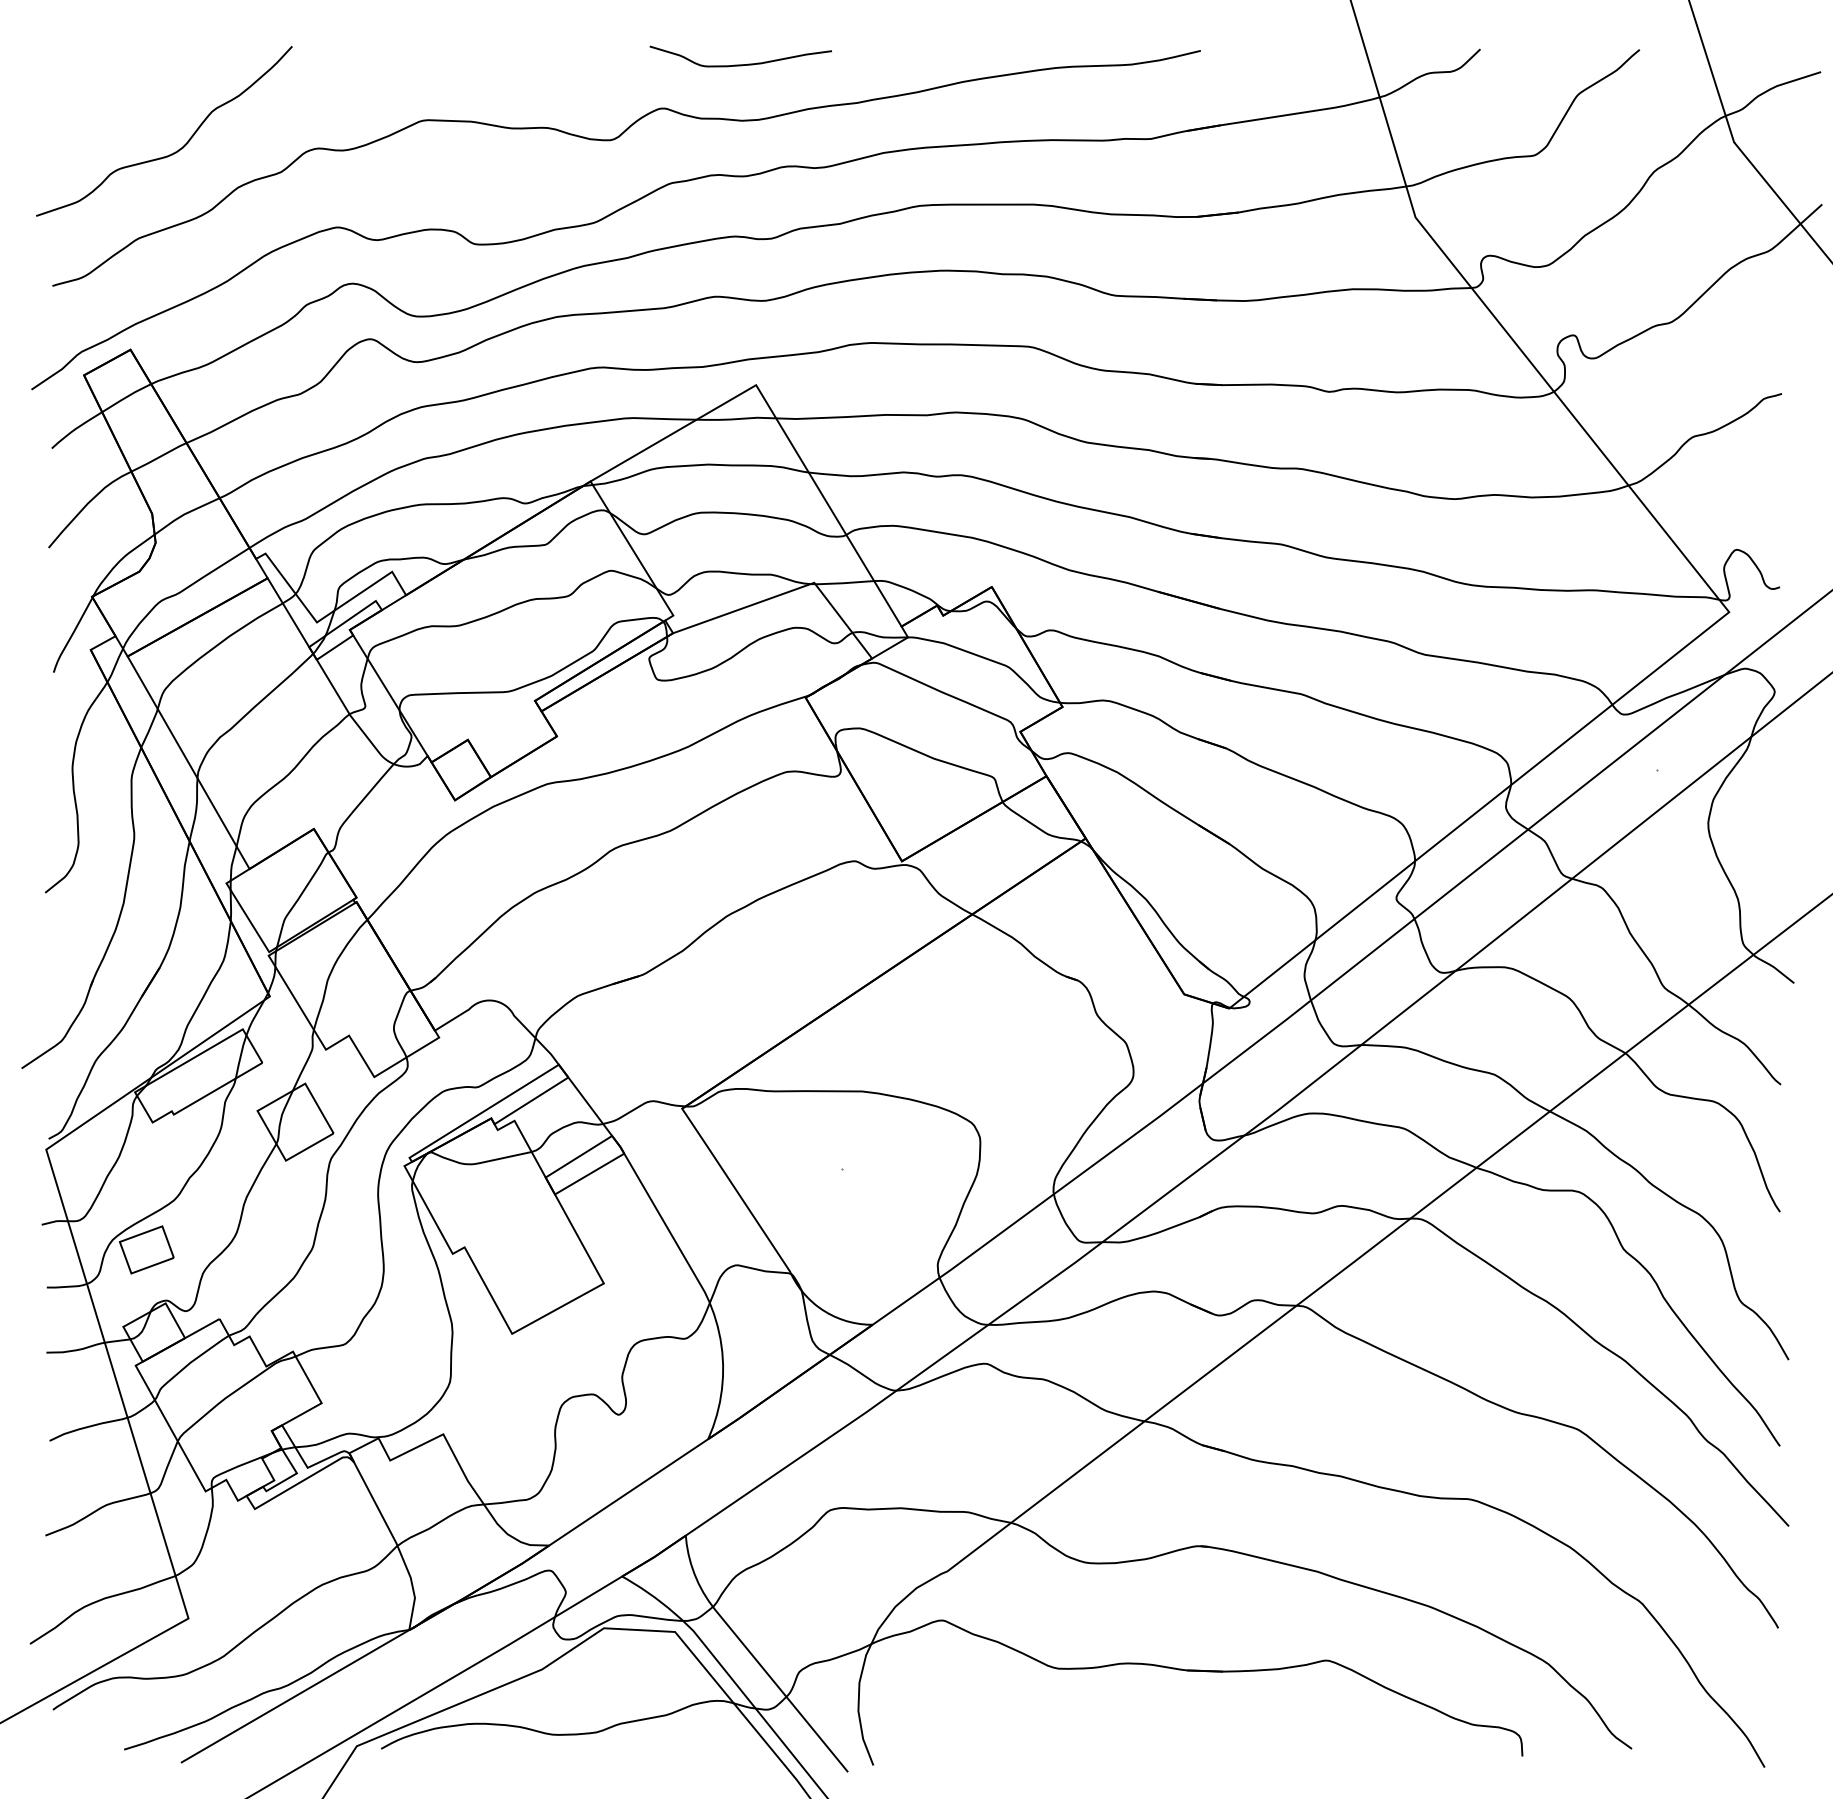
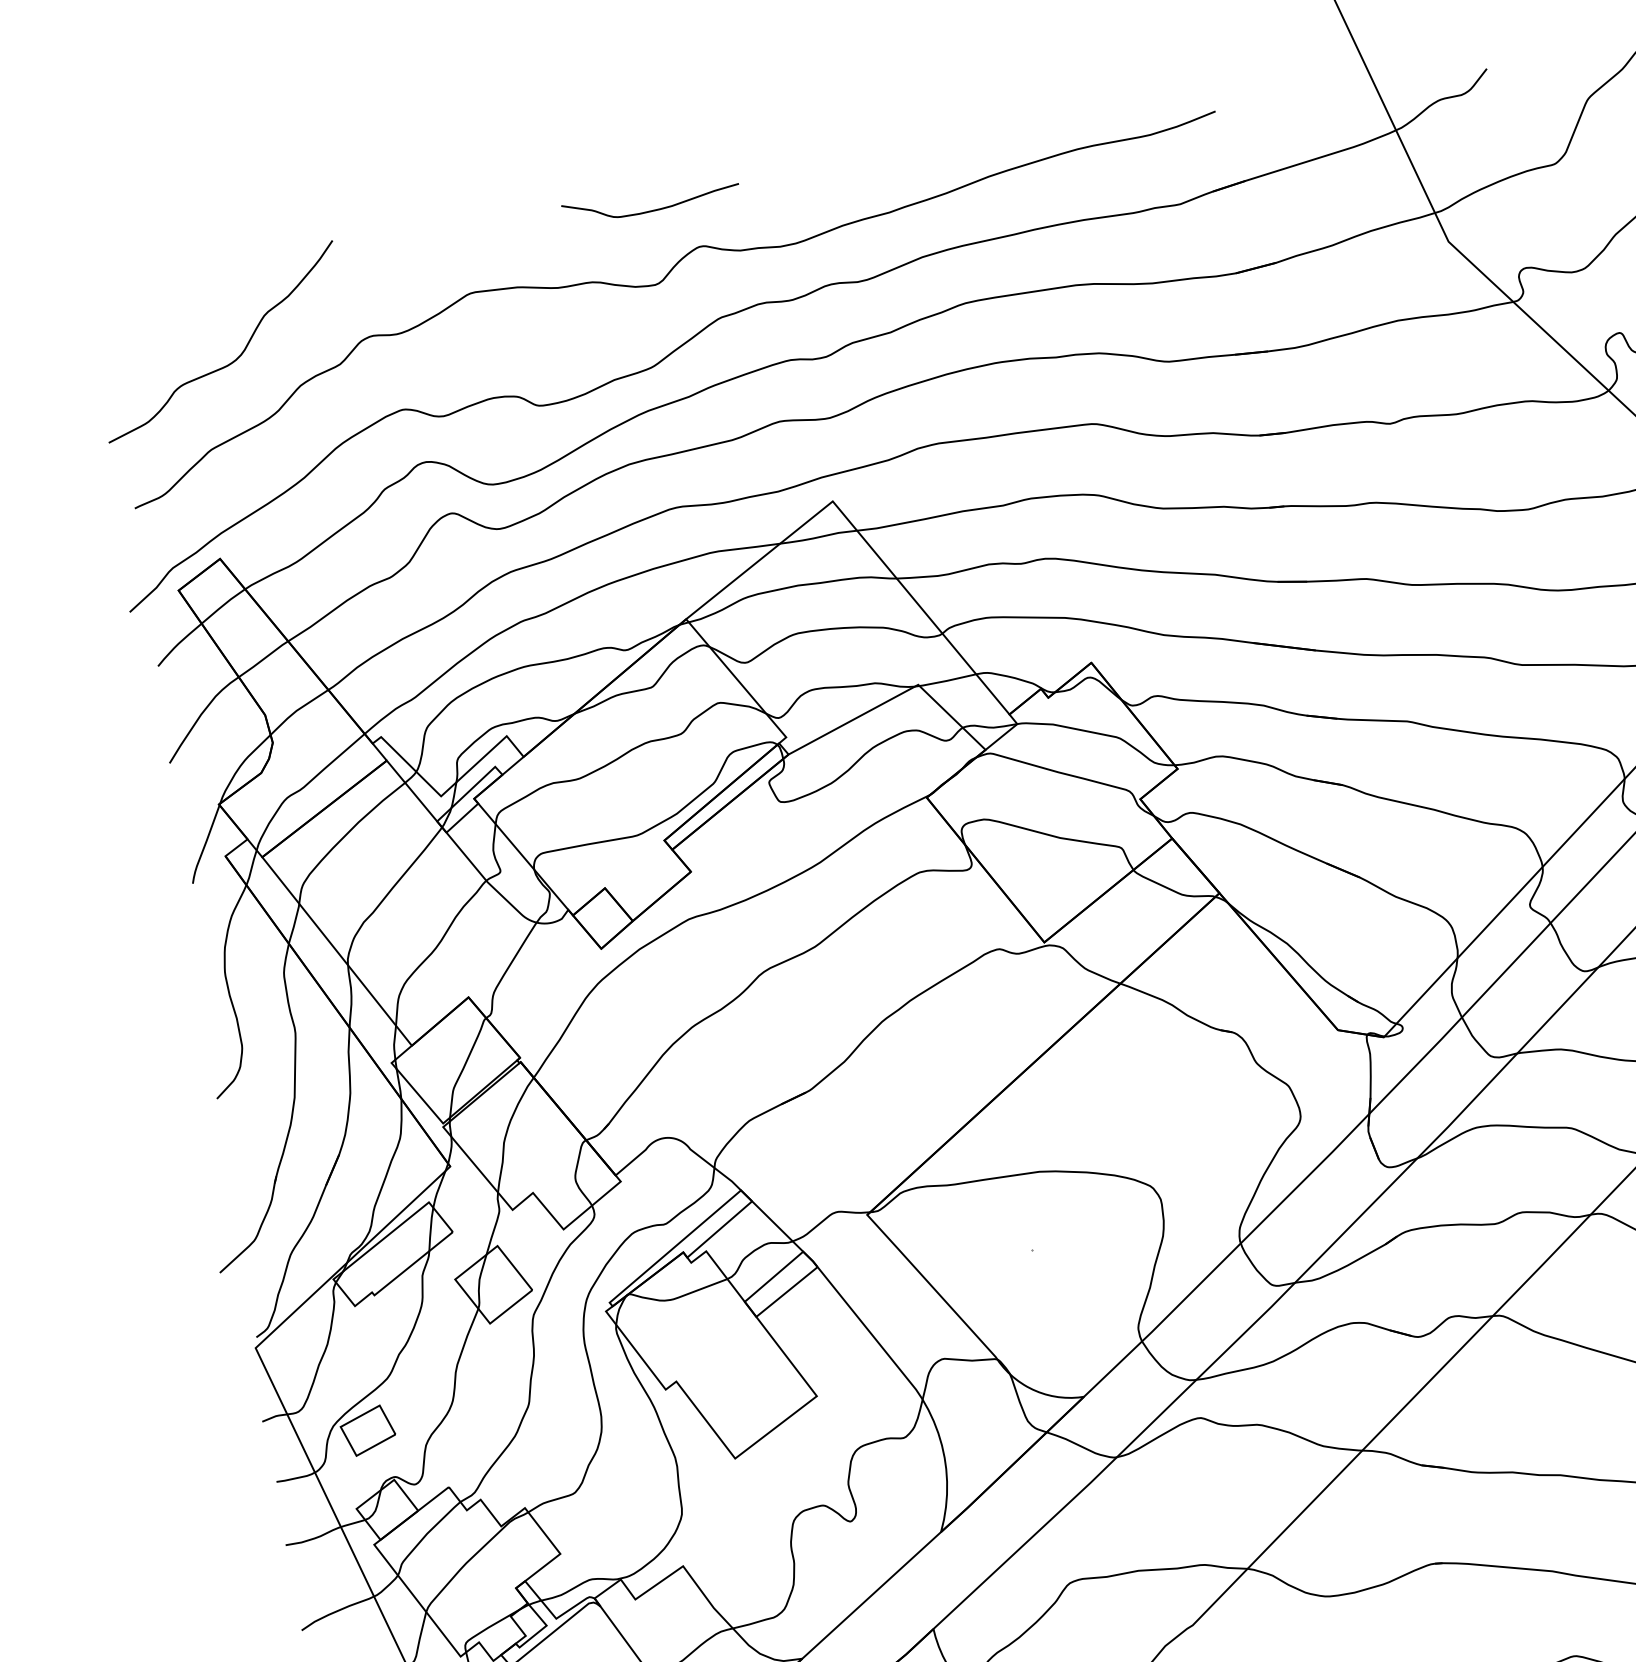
curve: (740, 64) -> (652, 210), moved

